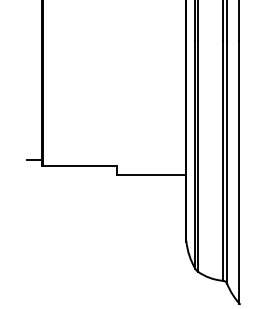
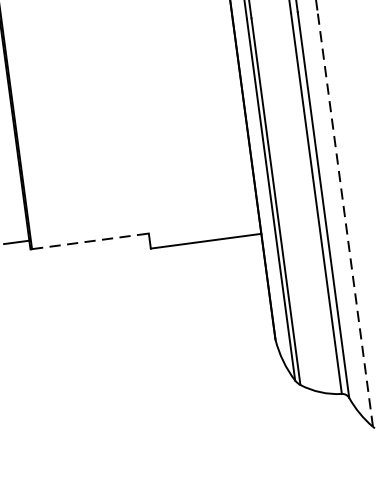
line: (80, 165) -> (91, 240), solid -> dashed
line: (239, 171) -> (344, 216), solid -> dashed

